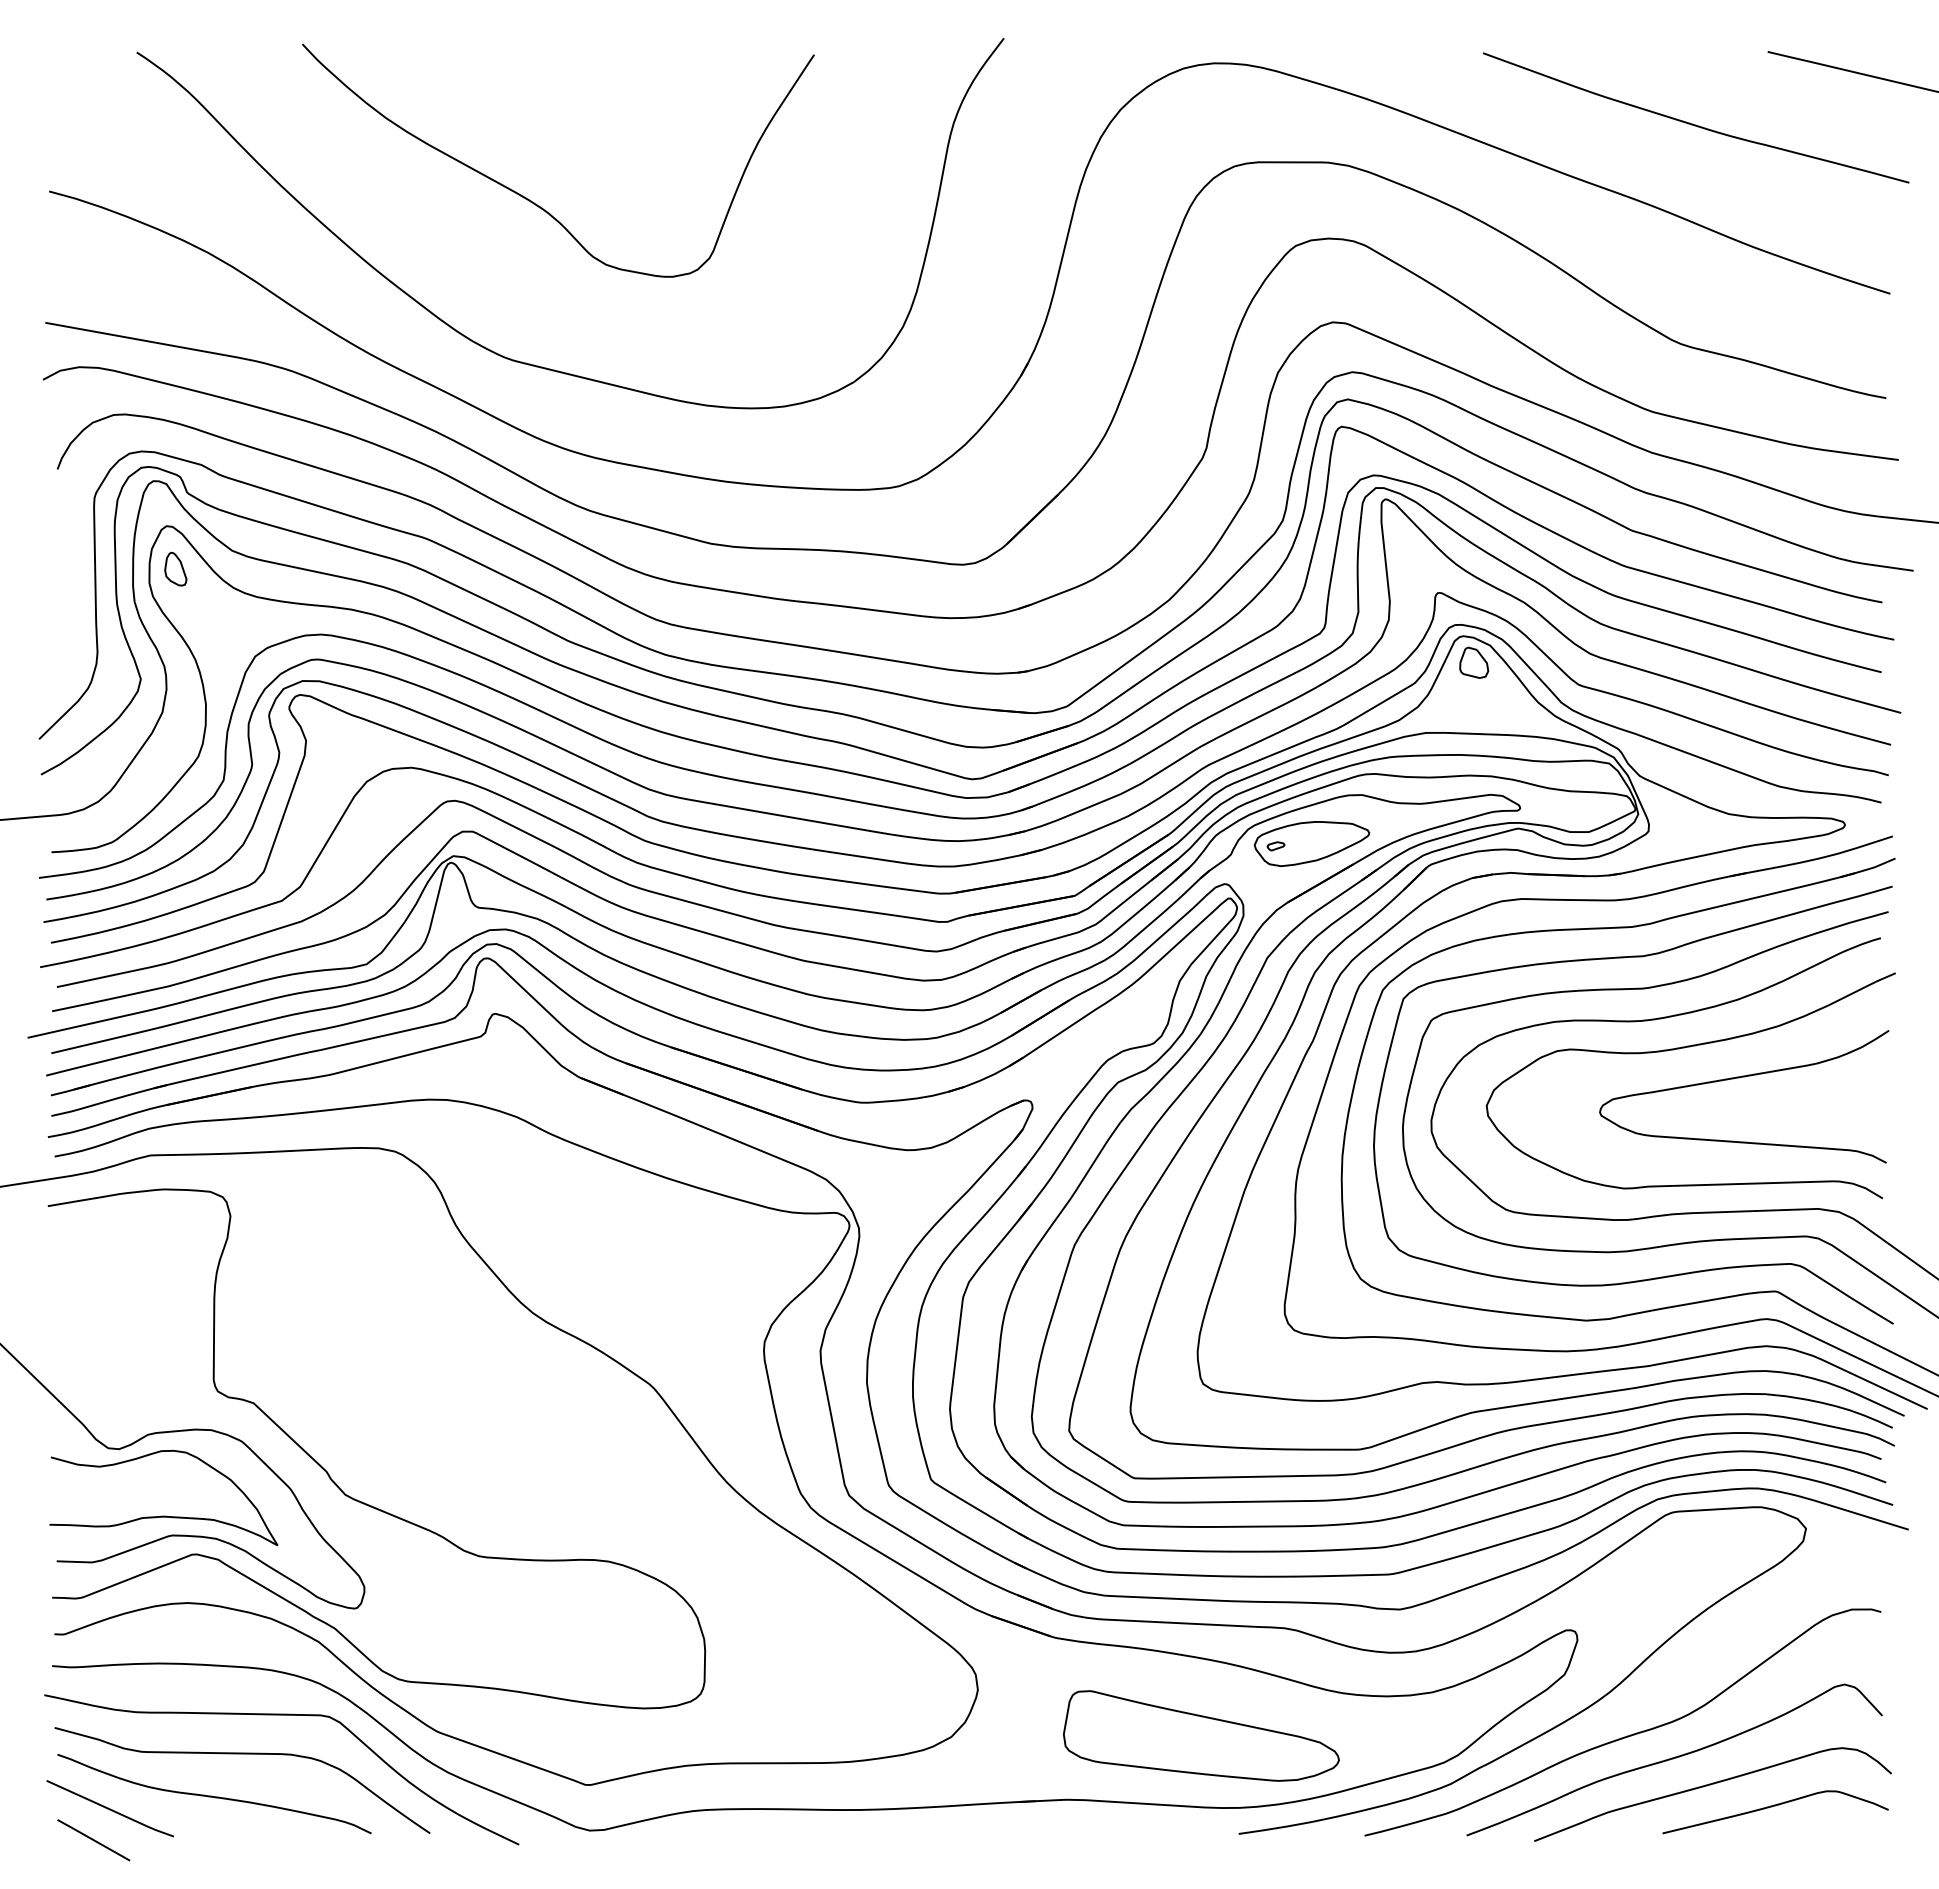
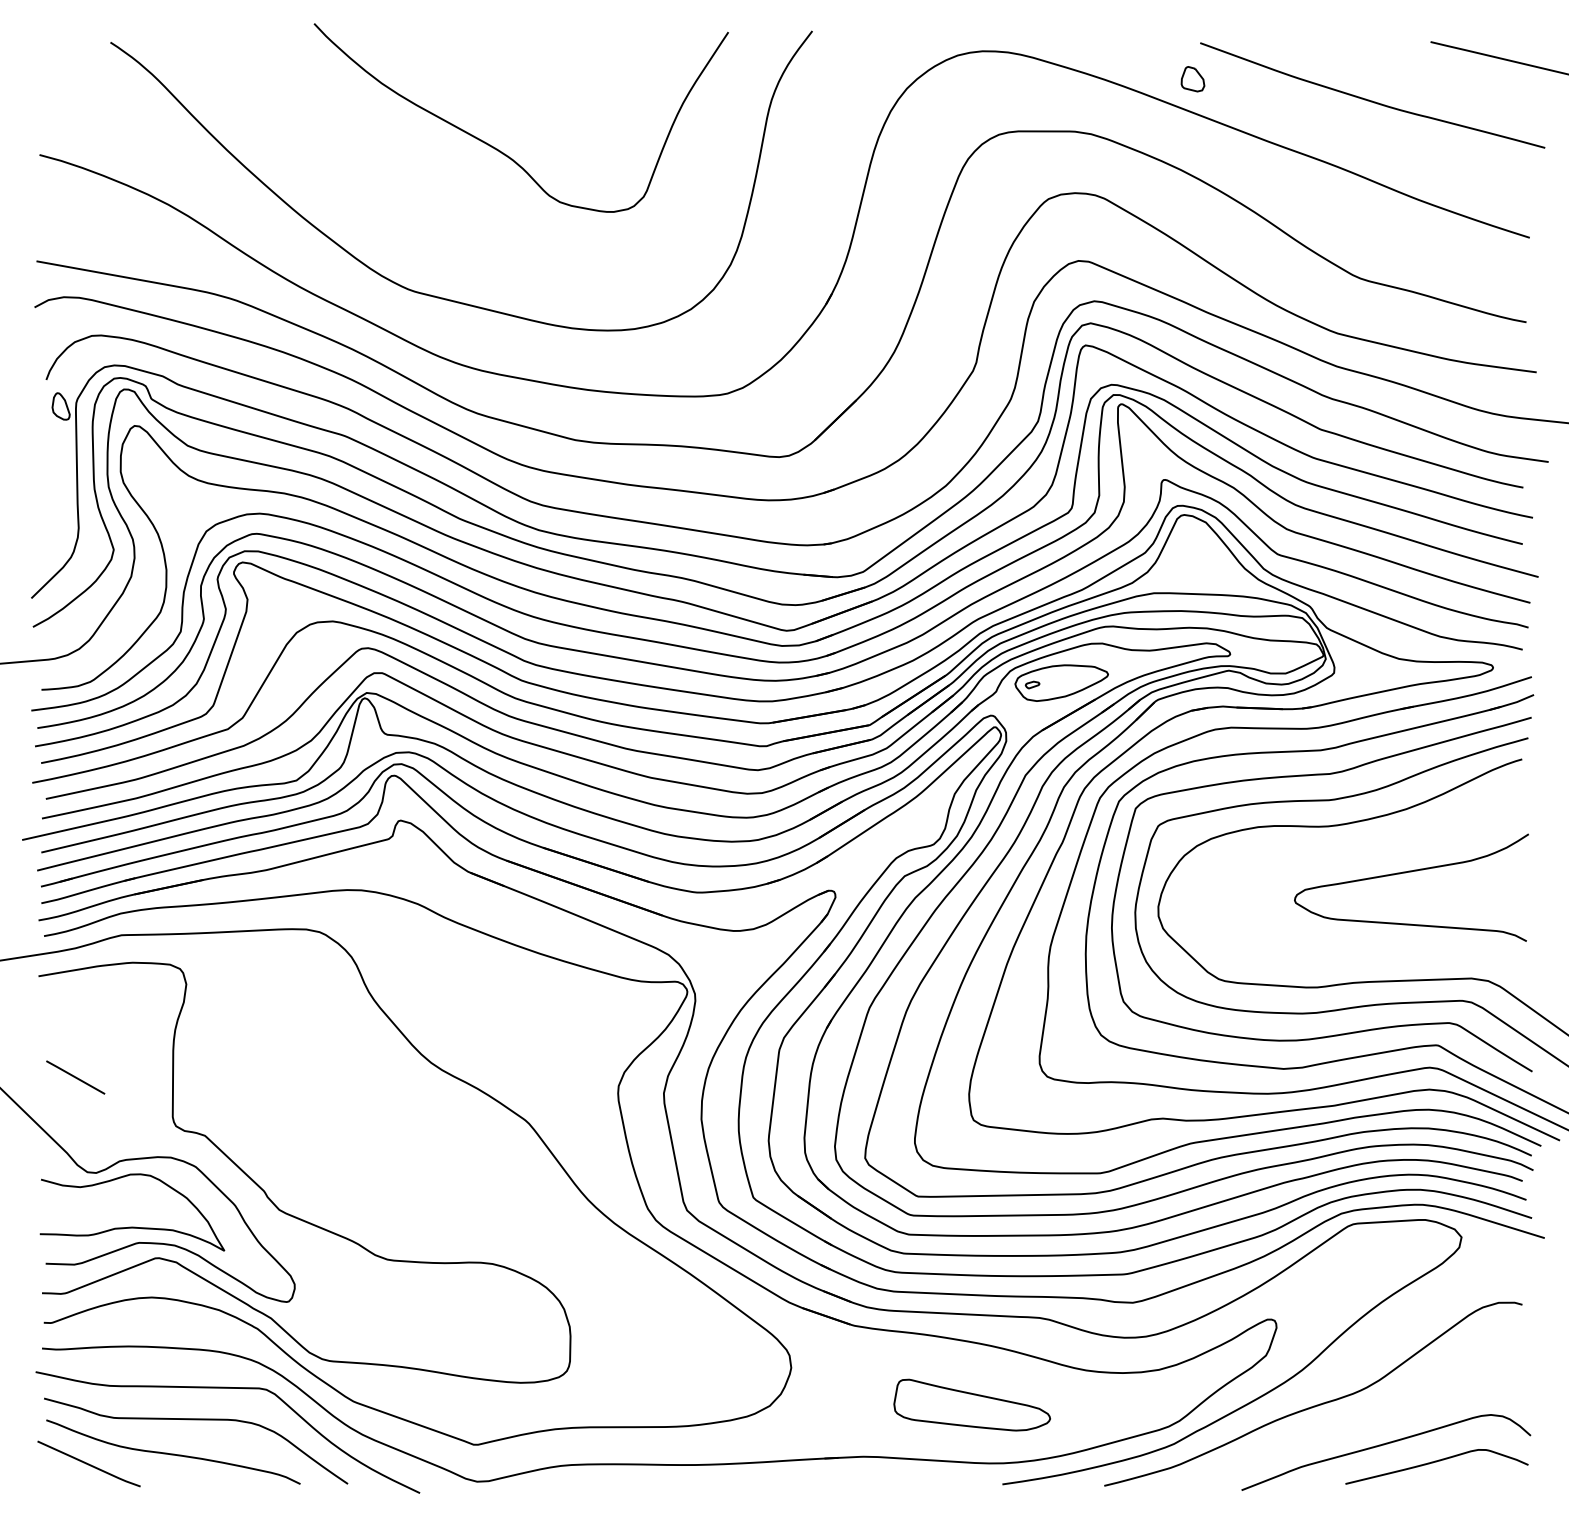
curve: (531, 200) -> (499, 150), moved
part: (175, 568) -> (60, 405), moved
part: (1474, 662) -> (1193, 78), moved
curve: (1684, 1048) -> (1363, 848), removed
part: (1201, 1735) -> (972, 1404), size x0.7
curve: (1674, 1758) -> (1355, 1423), removed
line: (93, 1840) -> (75, 1077), moved

